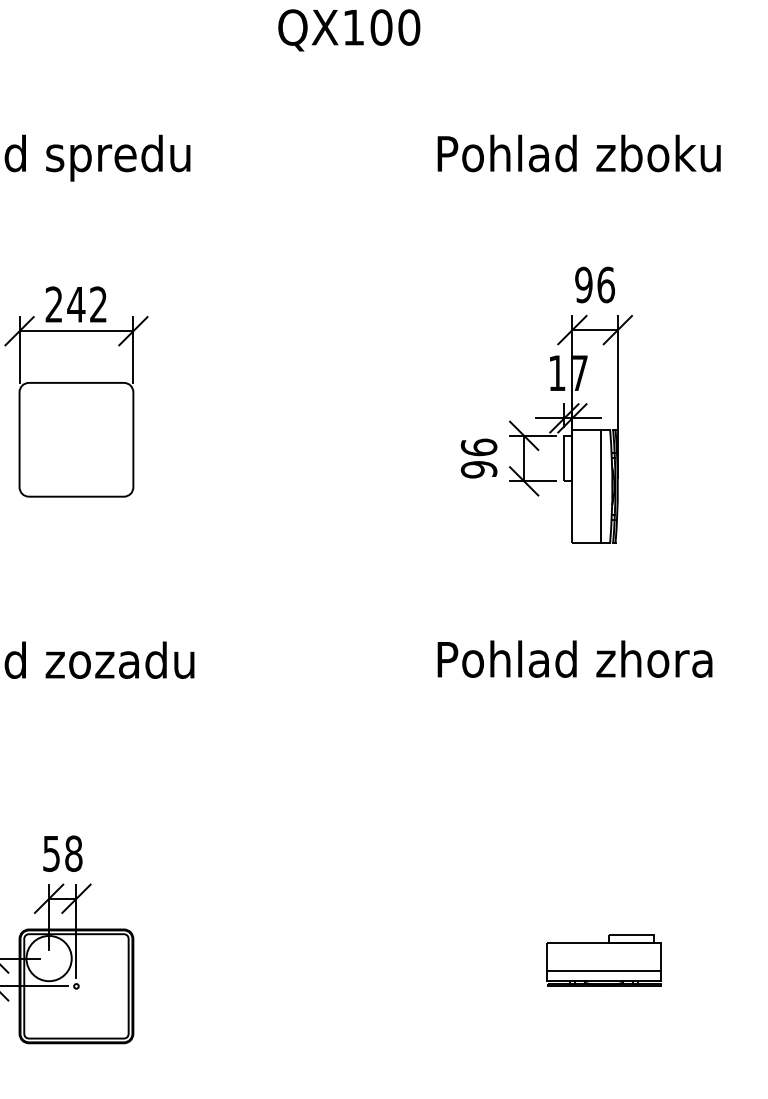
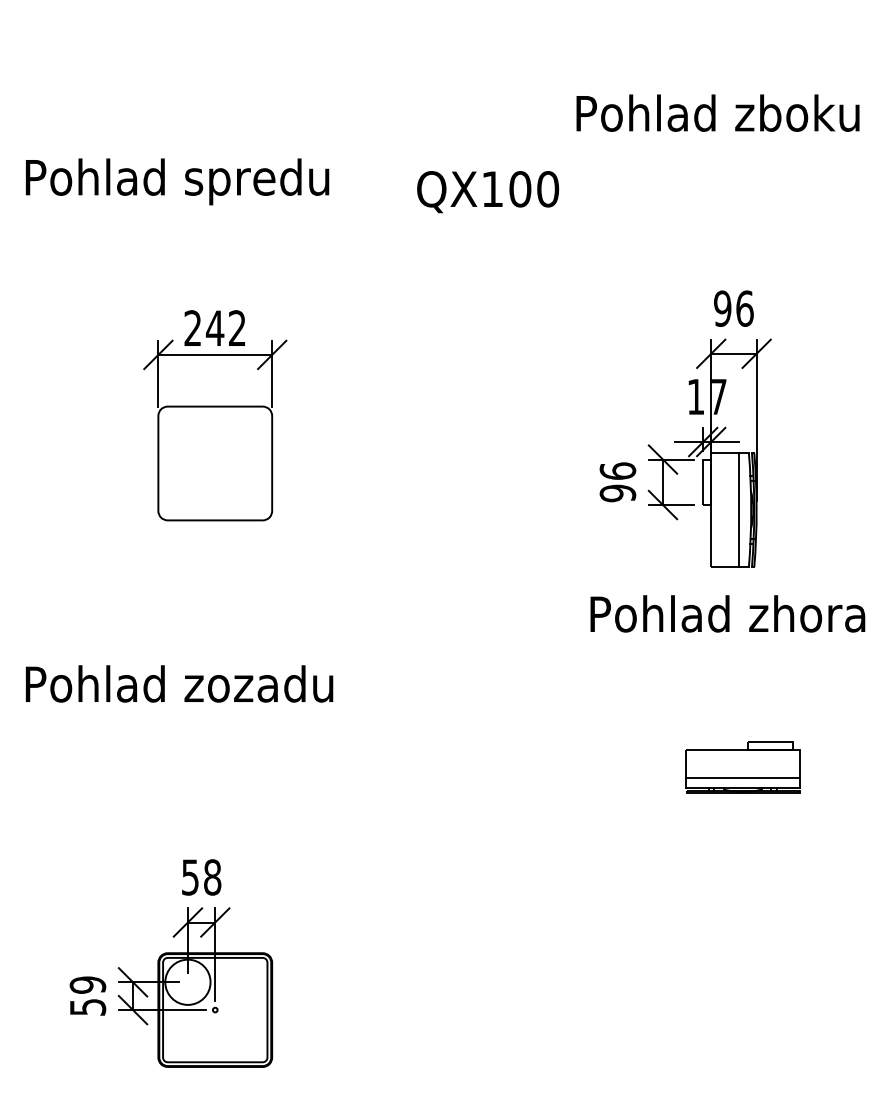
text: (349, 30) -> (488, 192), moved
text: (578, 152) -> (717, 112), moved
text: (574, 658) -> (727, 613), moved
part: (603, 960) -> (742, 767), moved

